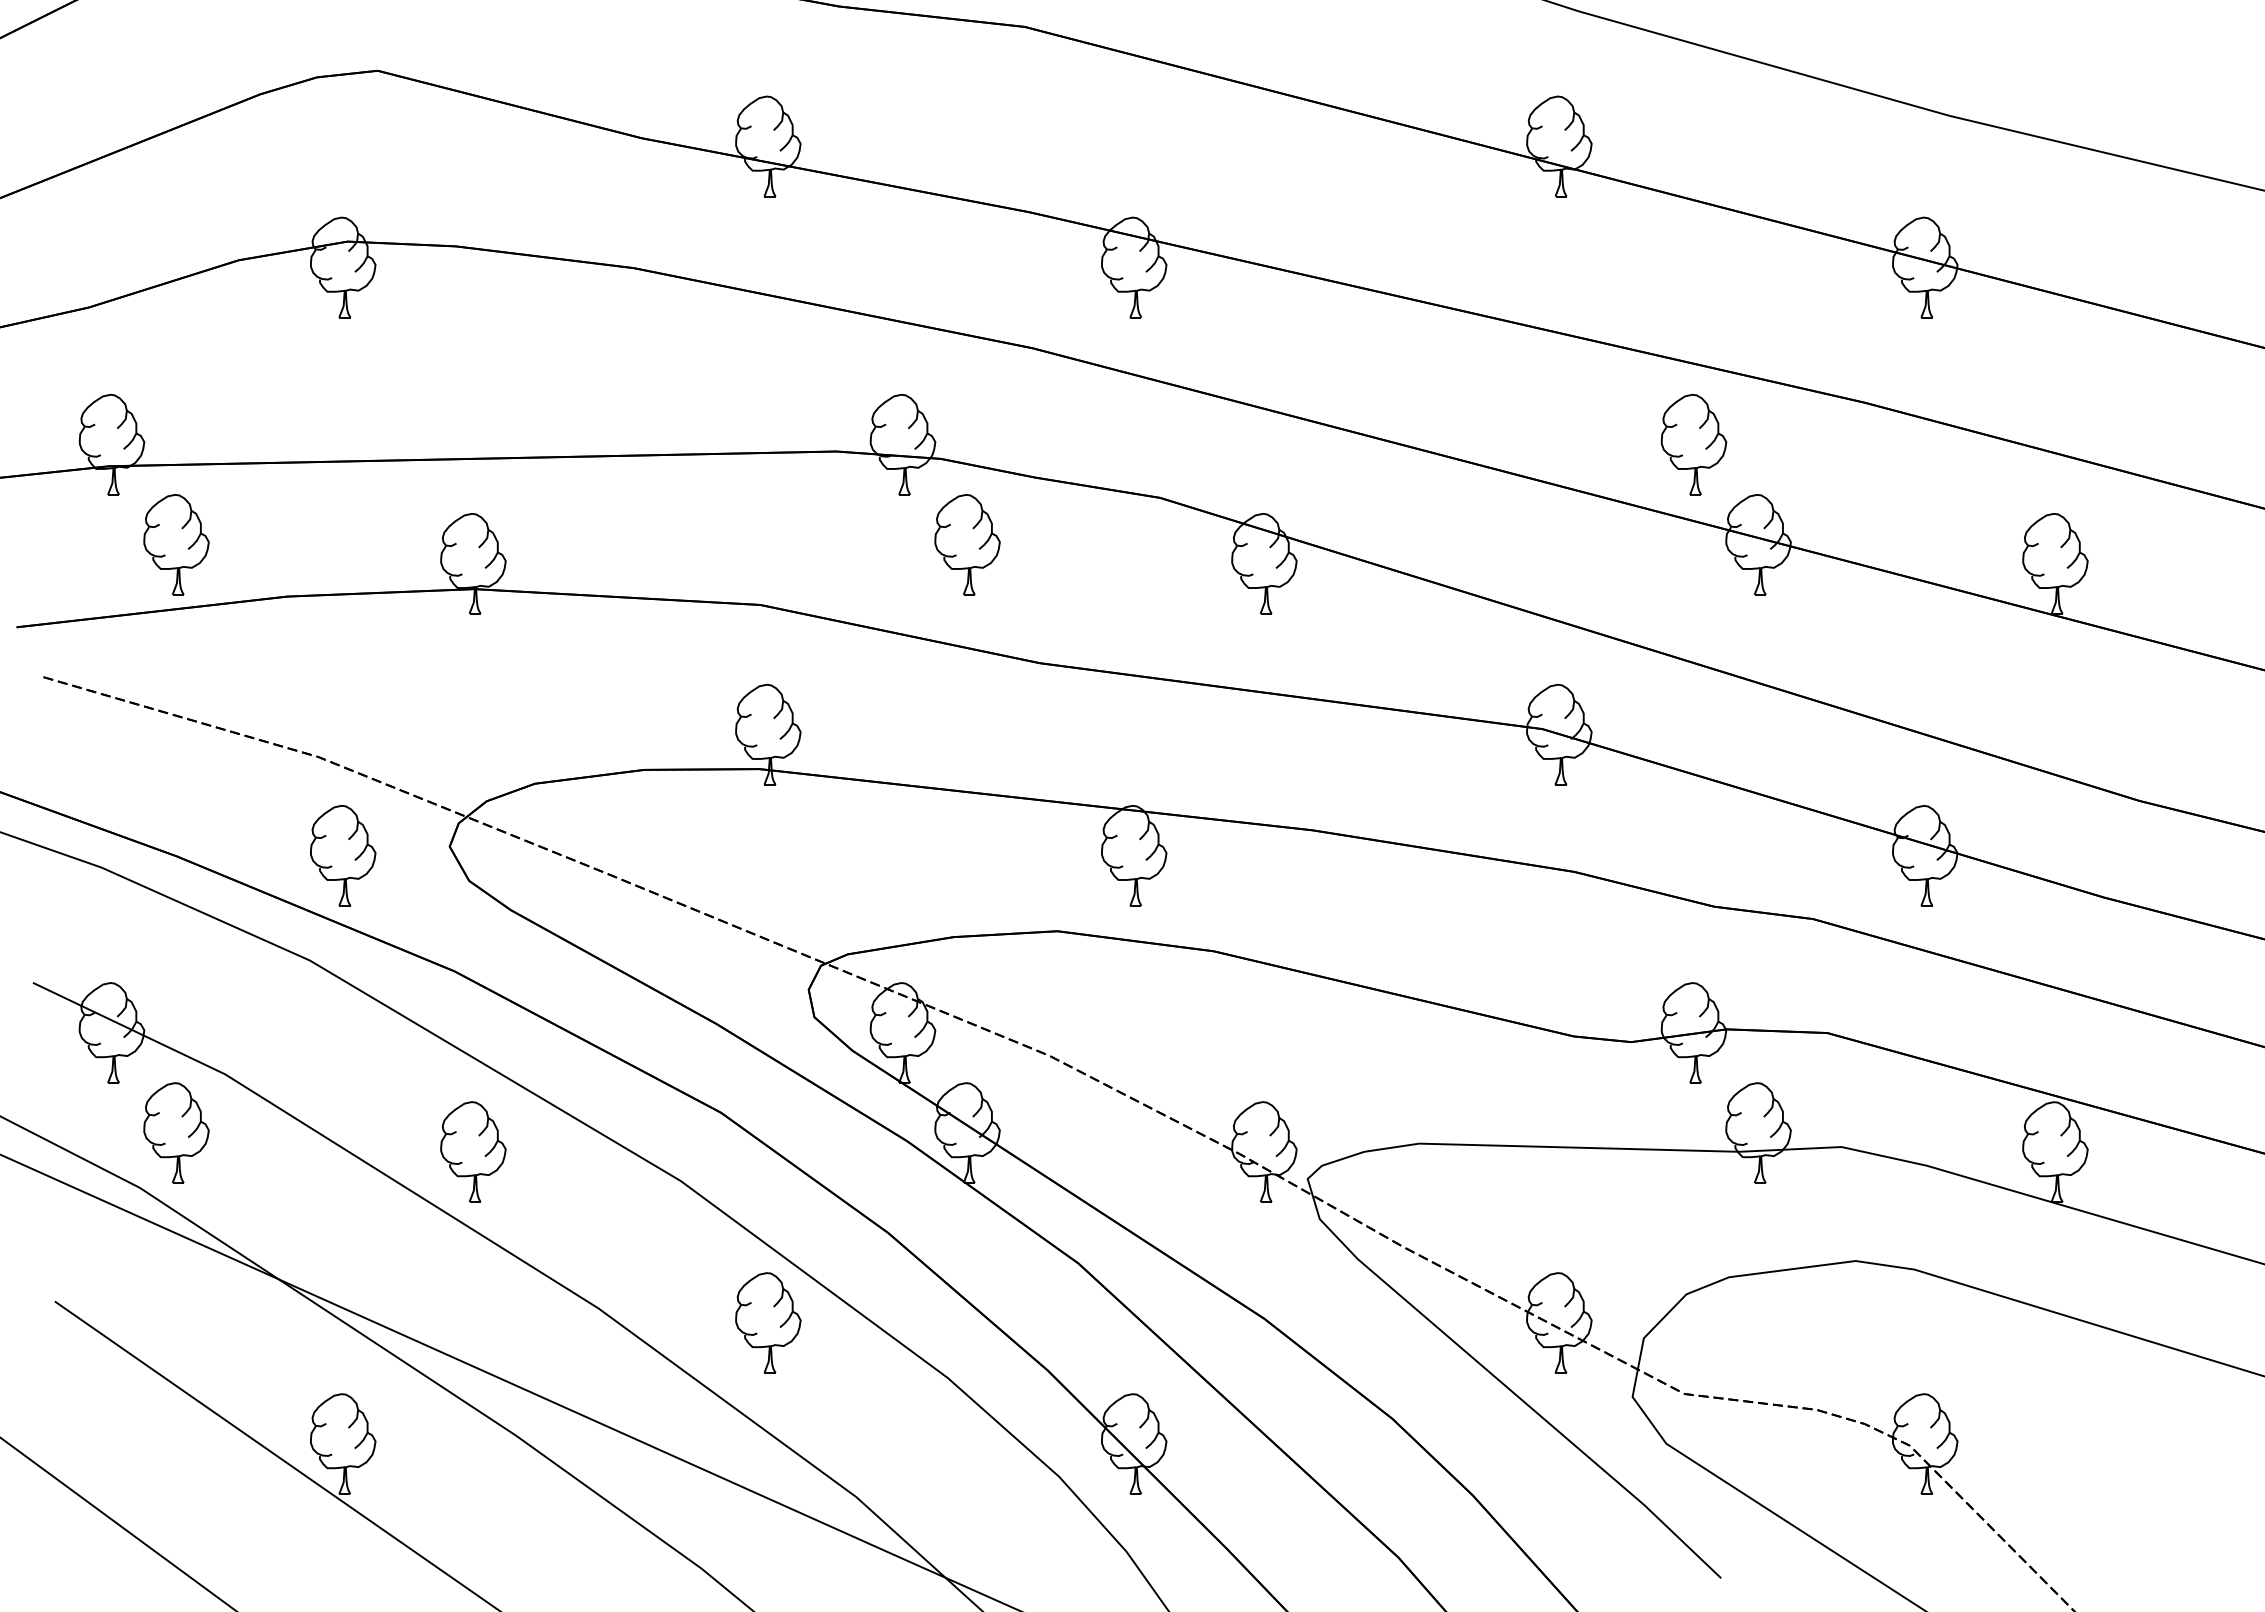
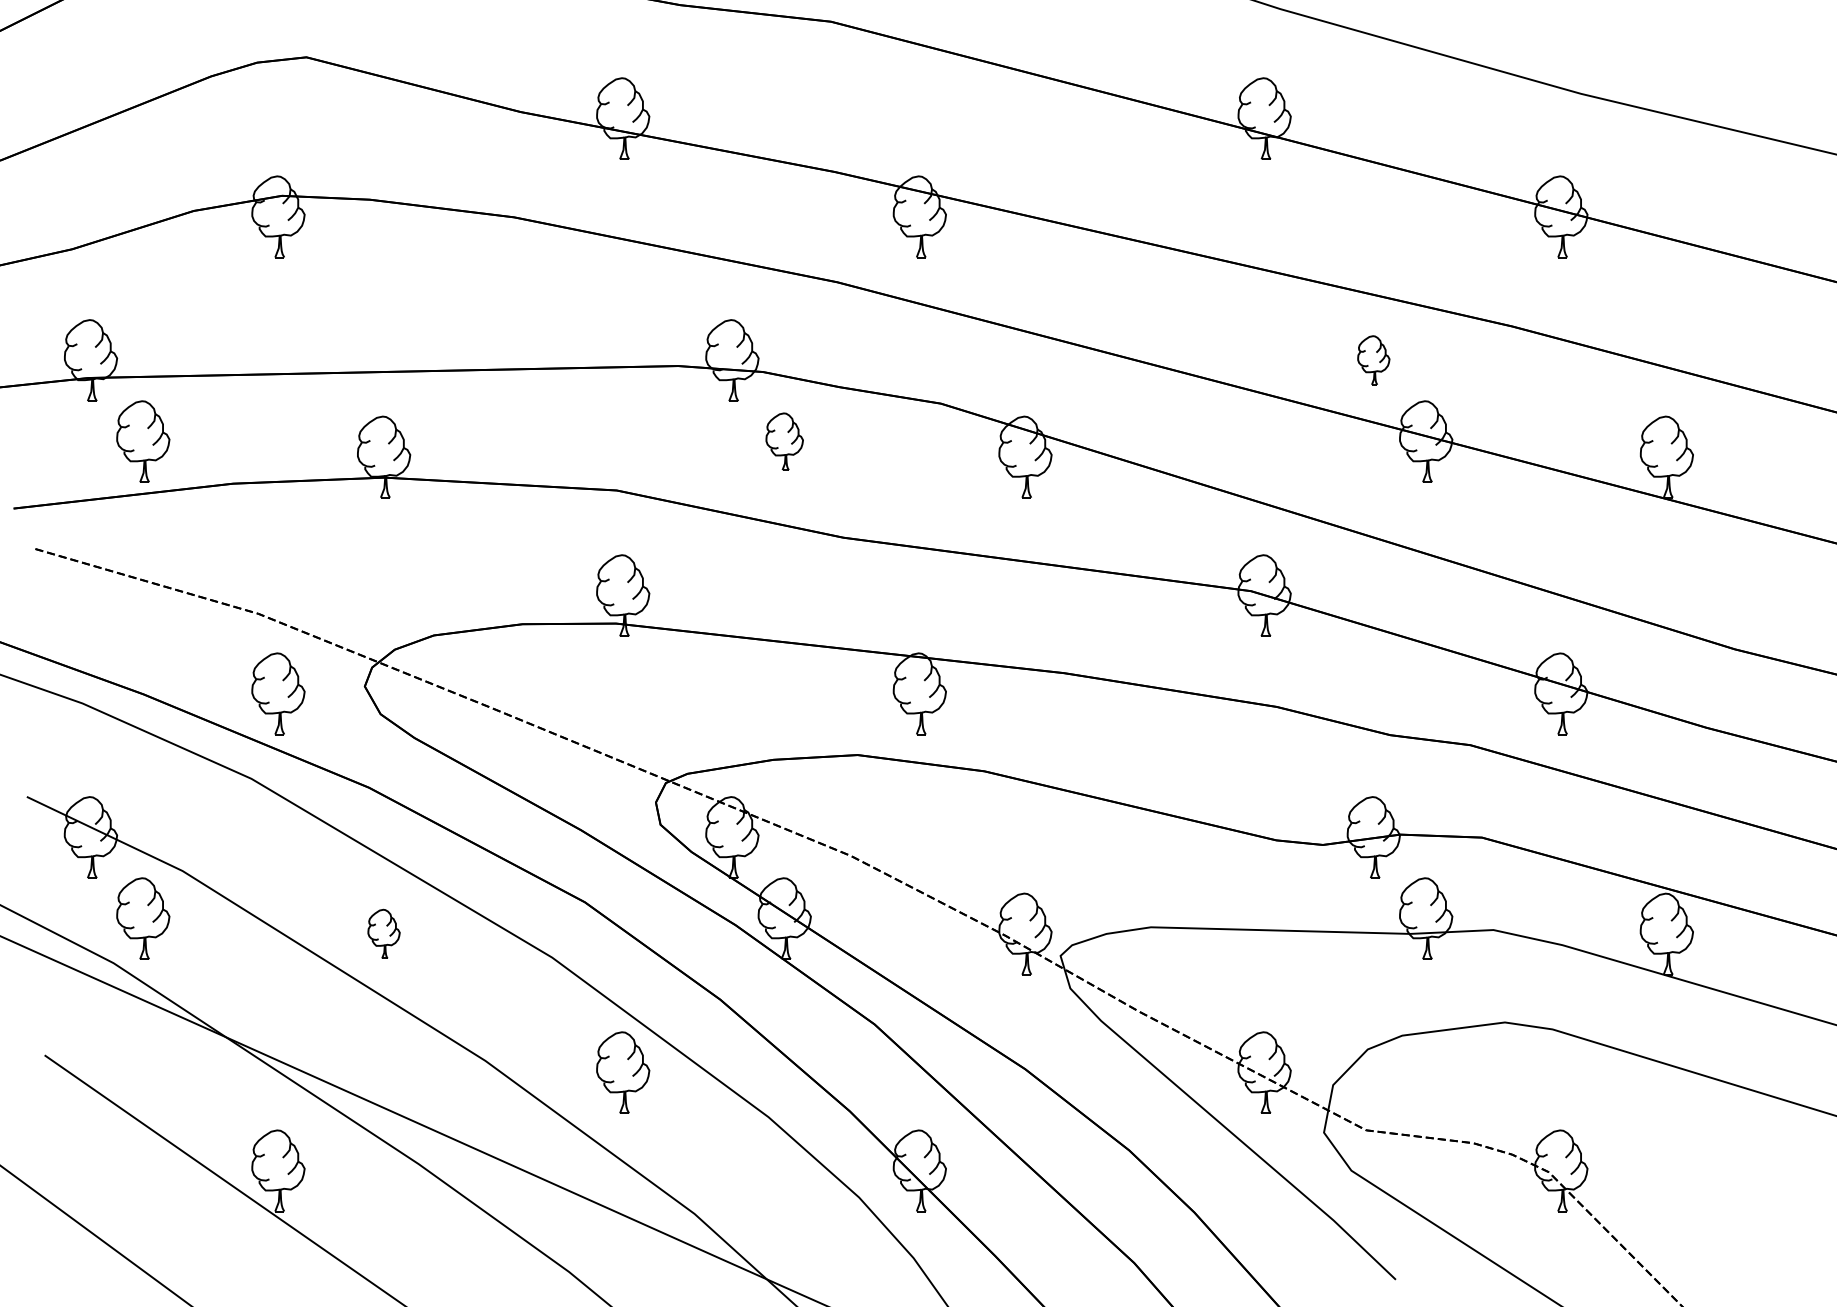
part: (1693, 444) -> (1373, 360), size x0.6
part: (967, 544) -> (784, 441), size x0.7
part: (473, 1151) -> (384, 933), size x0.6

